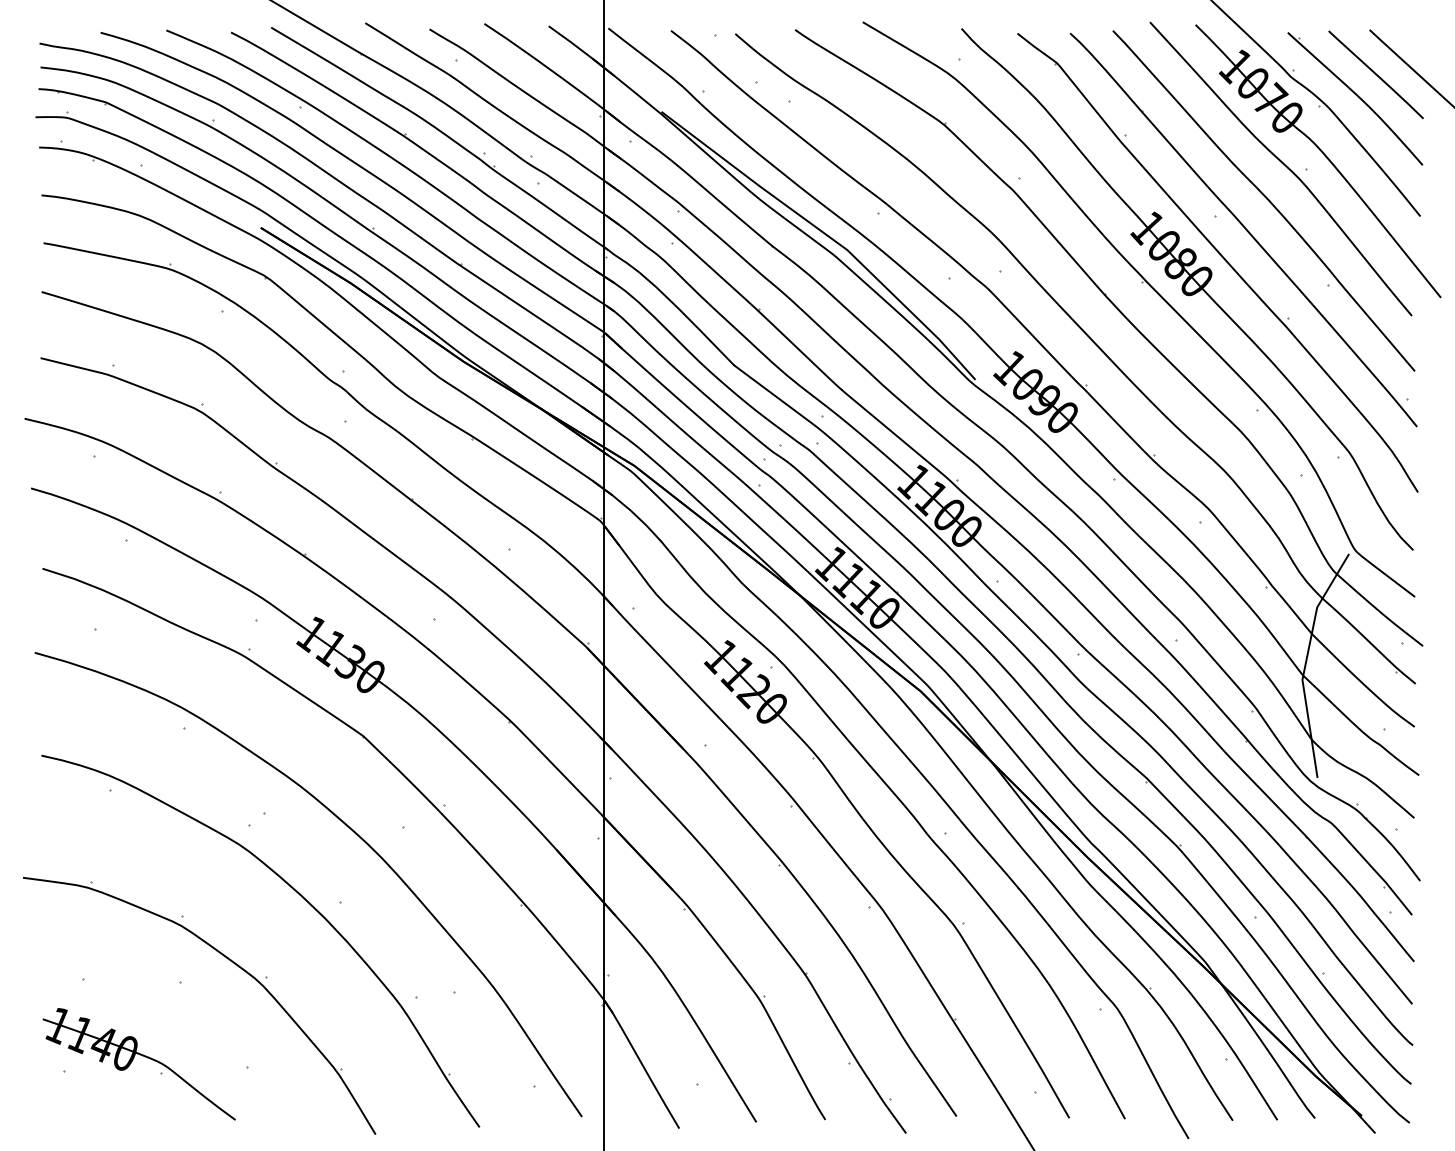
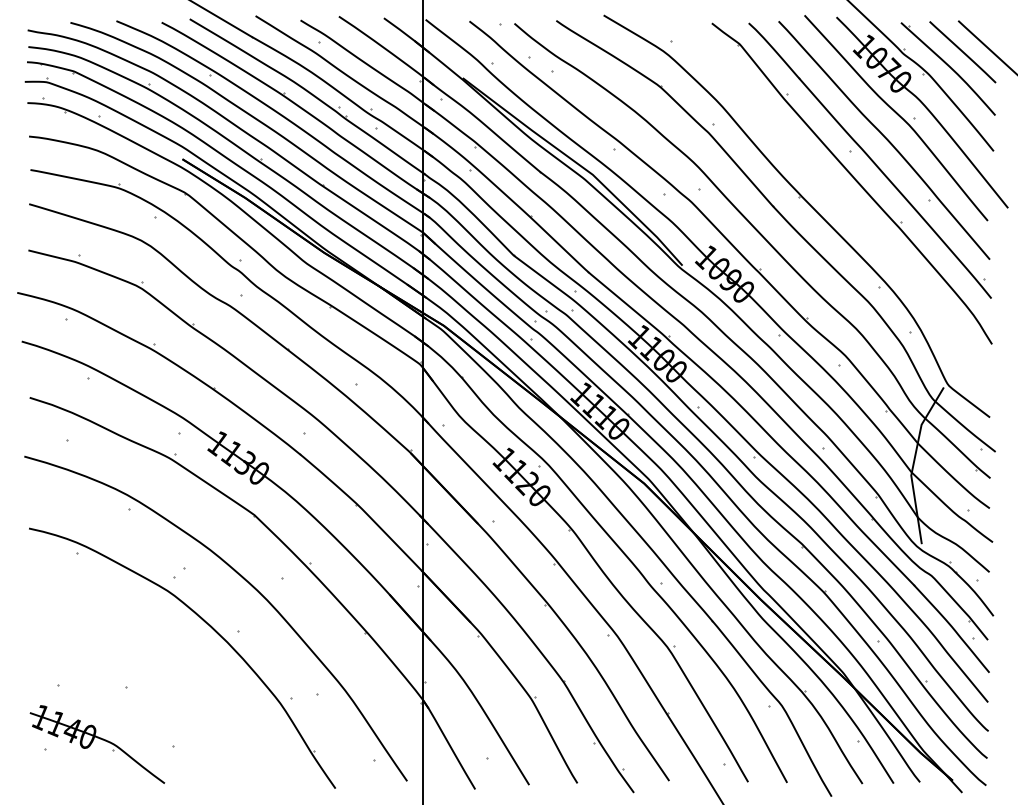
part: (1187, 289) -> (830, 202), removed
part: (229, 961) -> (160, 672), removed

